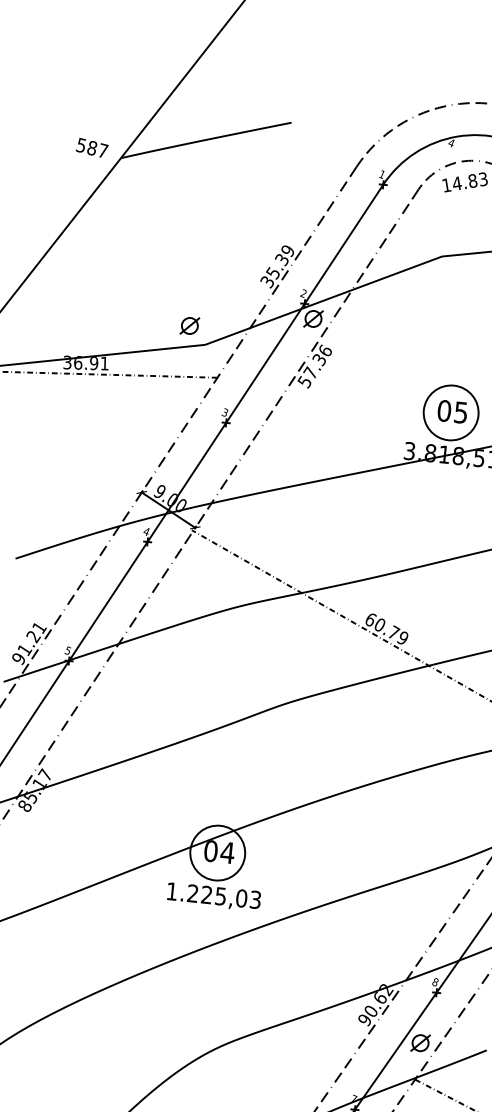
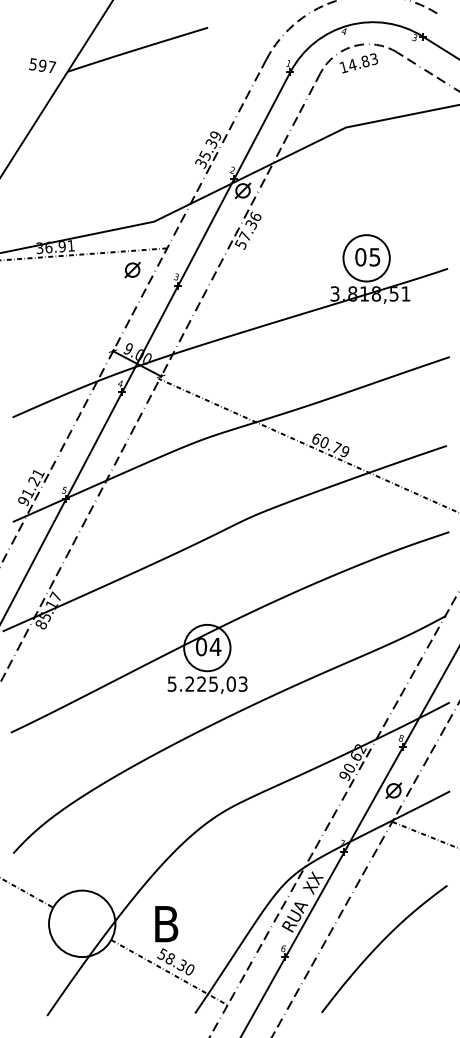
text: (92, 148) -> (42, 66), 587 -> 597
part: (189, 325) -> (132, 269), moved
text: (171, 890) -> (171, 683), 1.225,03 -> 5.225,03

